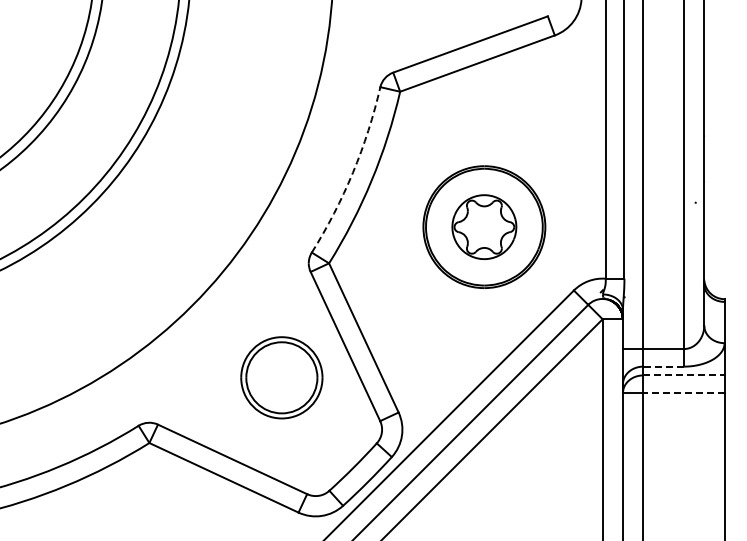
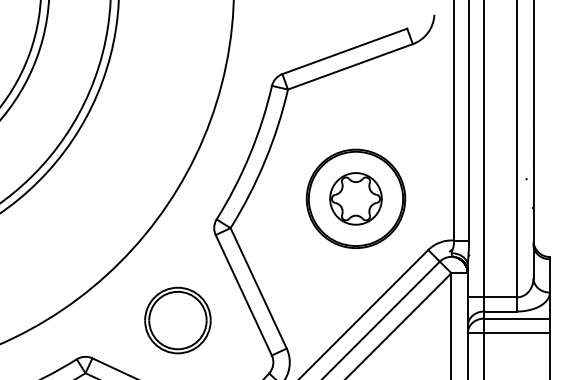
arc: (352, 172) -> (249, 154), dashed -> solid
line: (663, 366) -> (500, 311), dashed -> solid
line: (683, 375) -> (516, 318), dashed -> solid
part: (281, 377) -> (177, 320), moved
line: (683, 393) -> (516, 333), dashed -> solid

